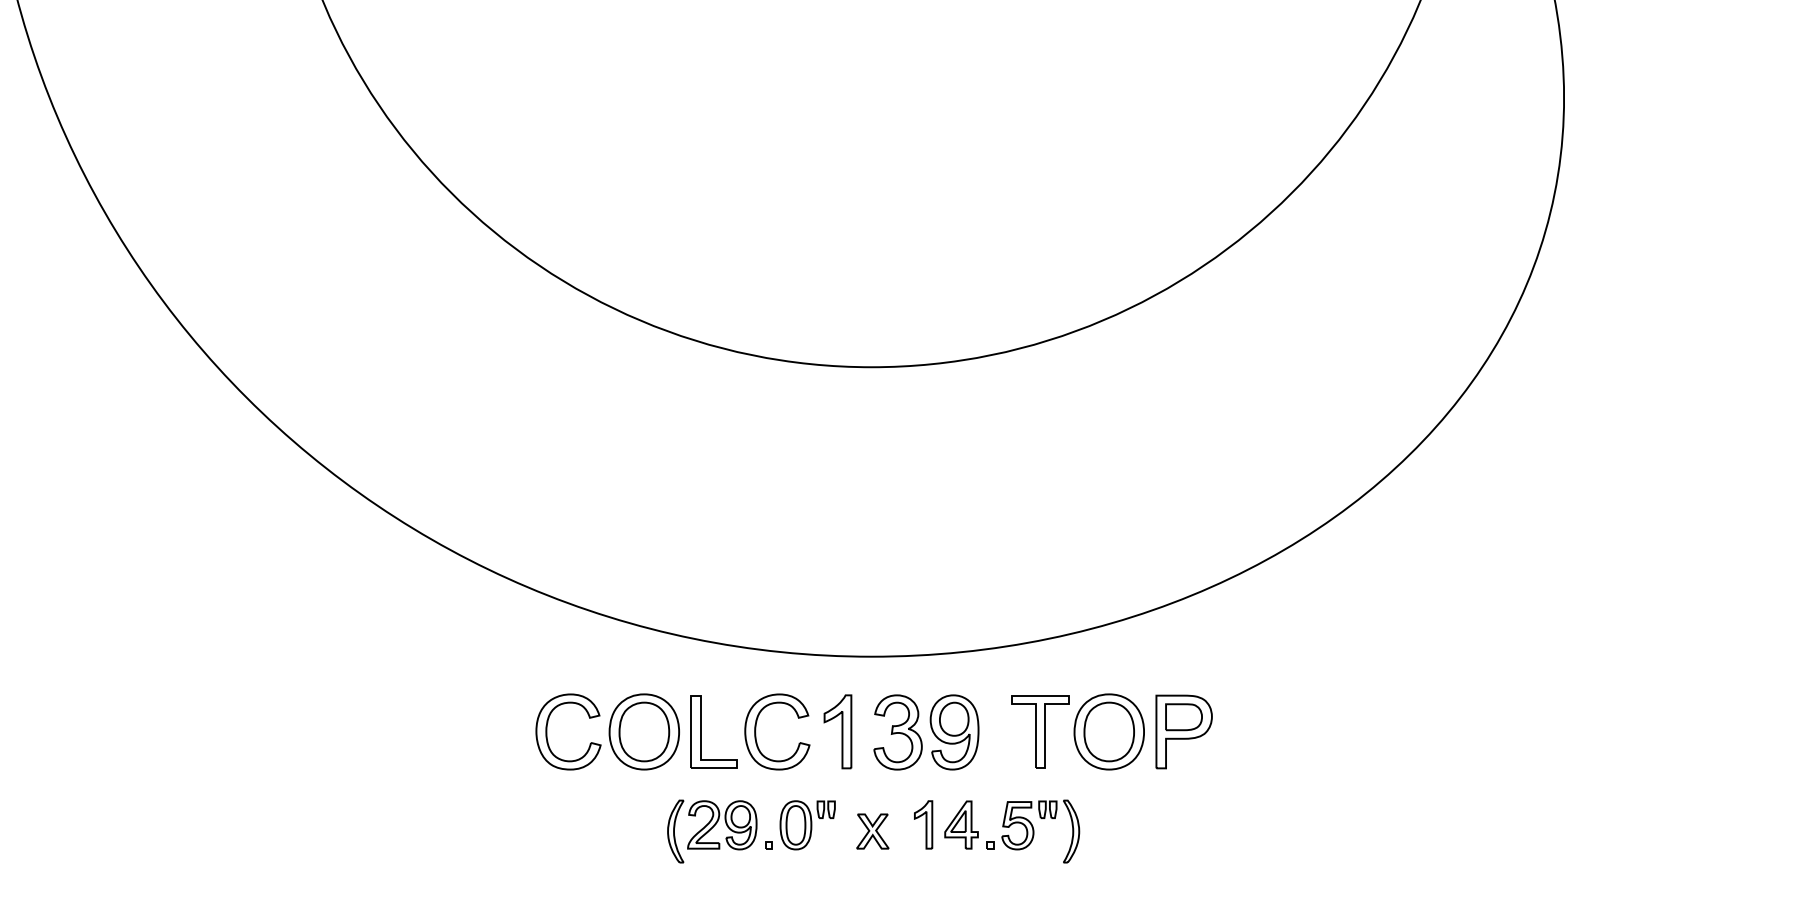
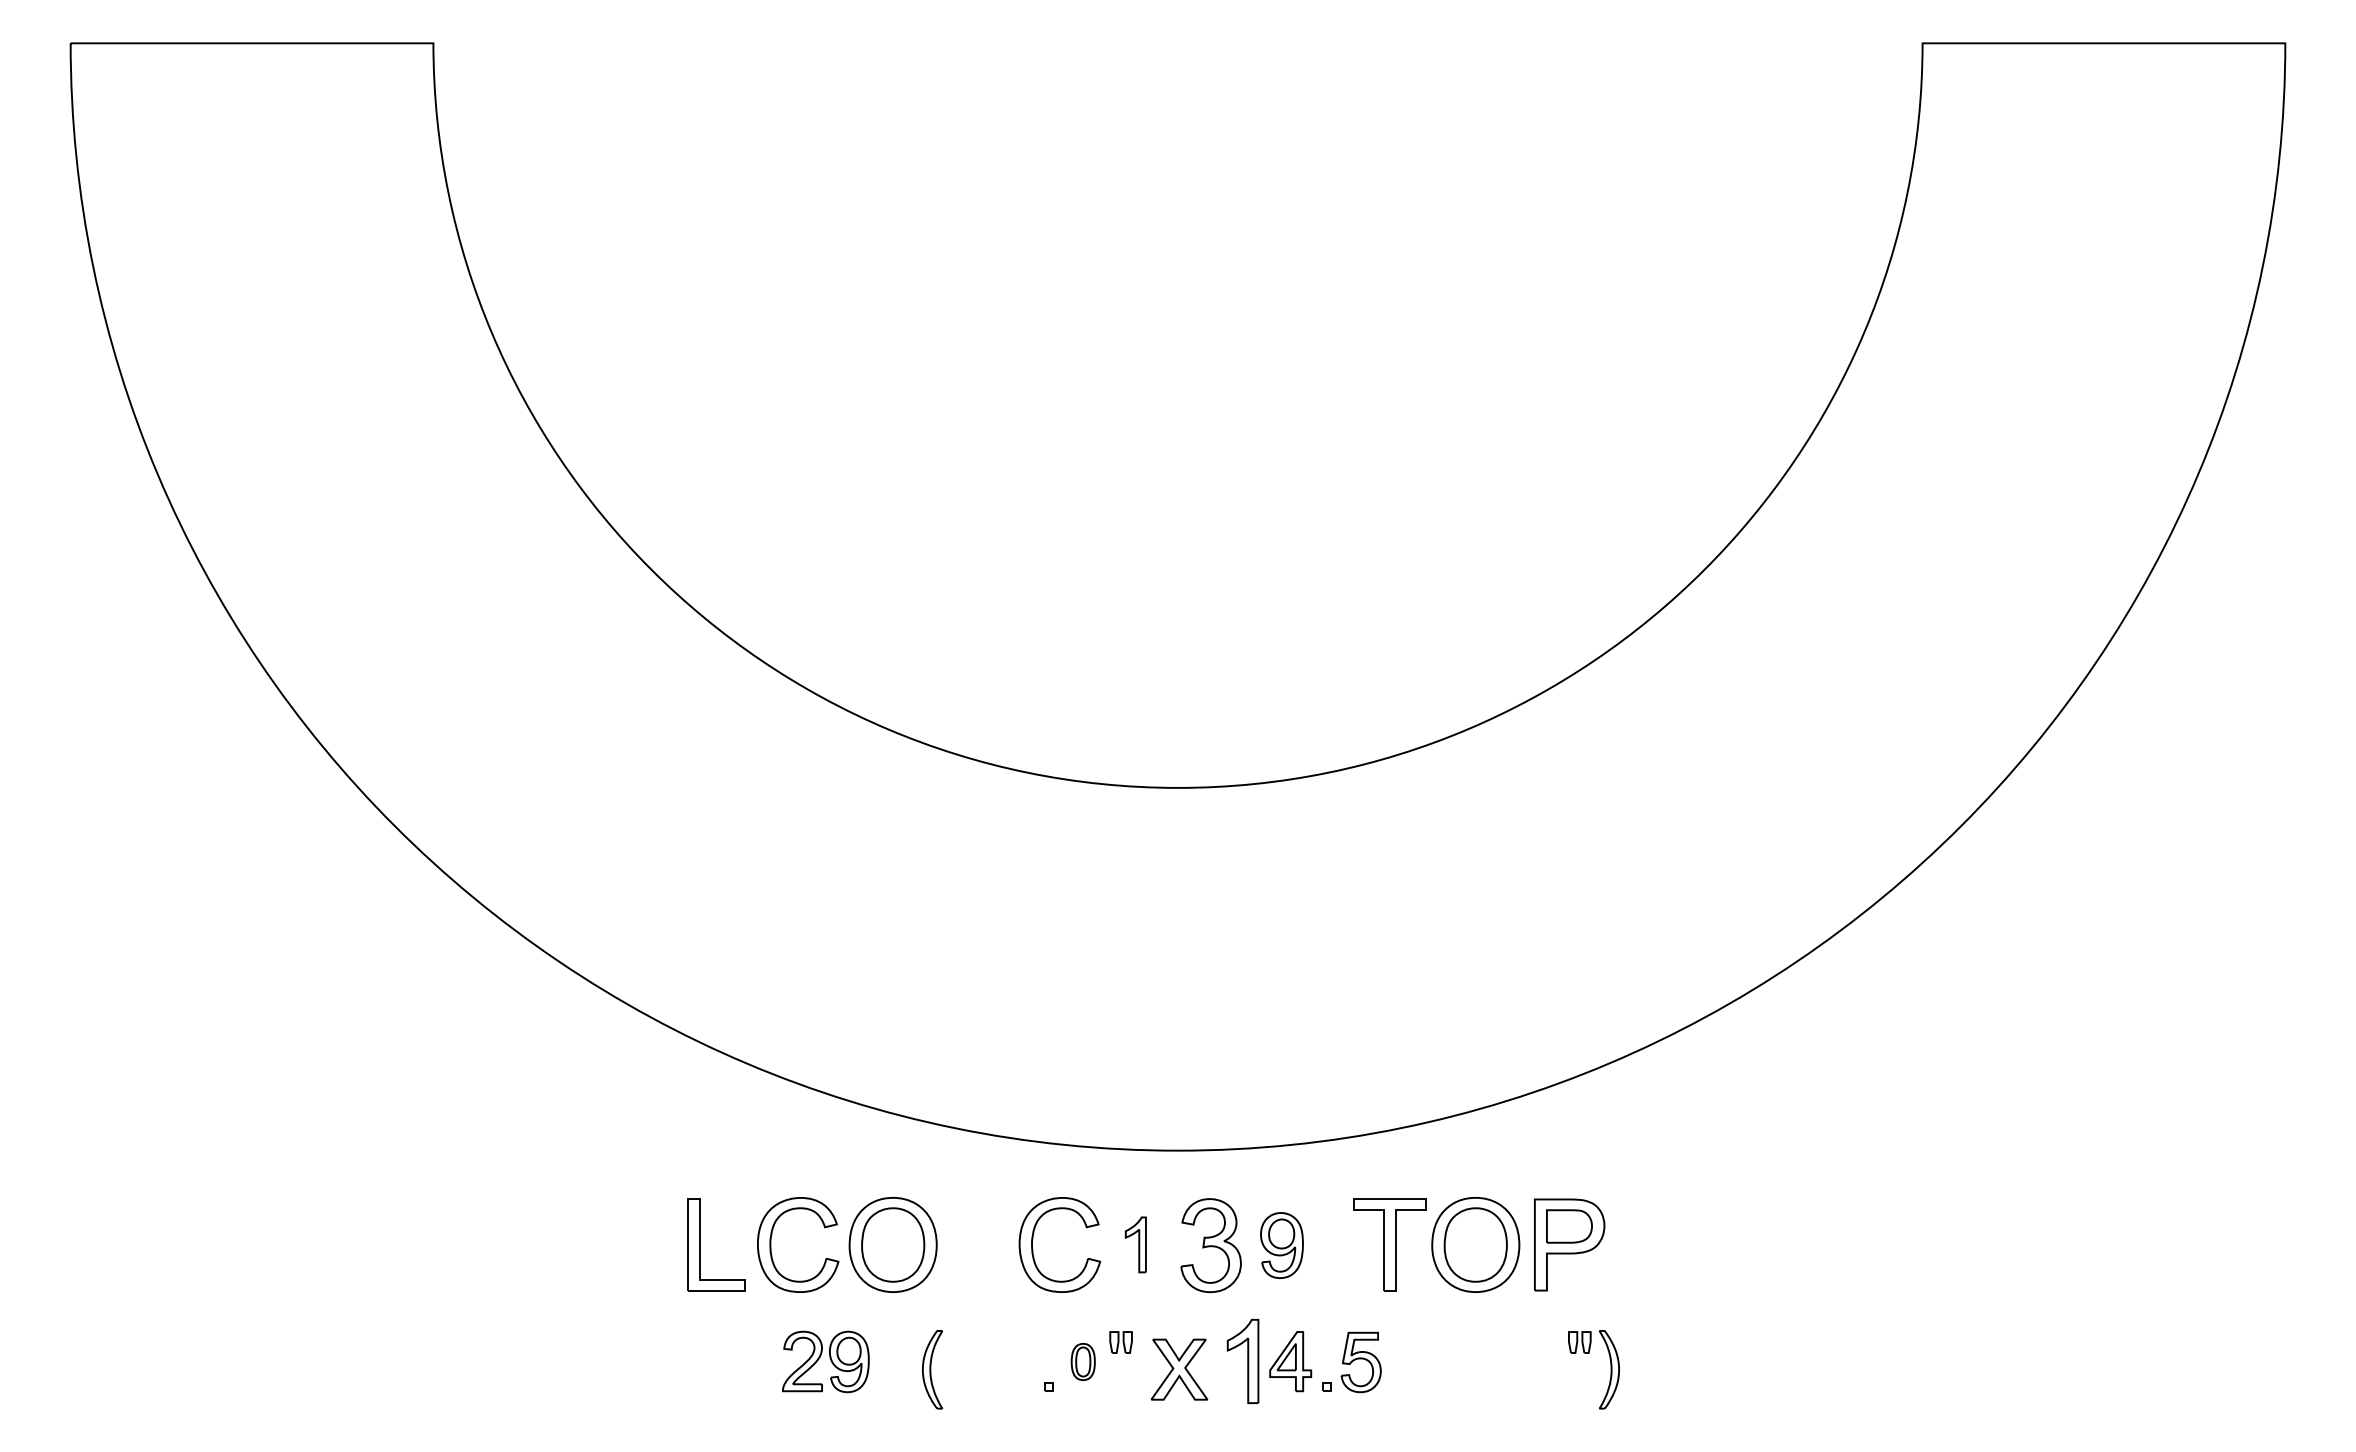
part: (701, 731) -> (700, 1244), moved
part: (837, 731) -> (1135, 1244), size x0.6
part: (954, 732) -> (1281, 1245), size x0.7
part: (1055, 818) -> (1589, 1353), moved
part: (722, 824) -> (825, 1361), moved
part: (796, 824) -> (1083, 1361), size x0.6
part: (923, 824) -> (1242, 1361), size x1.4
part: (872, 831) -> (1179, 1369), size x1.4

